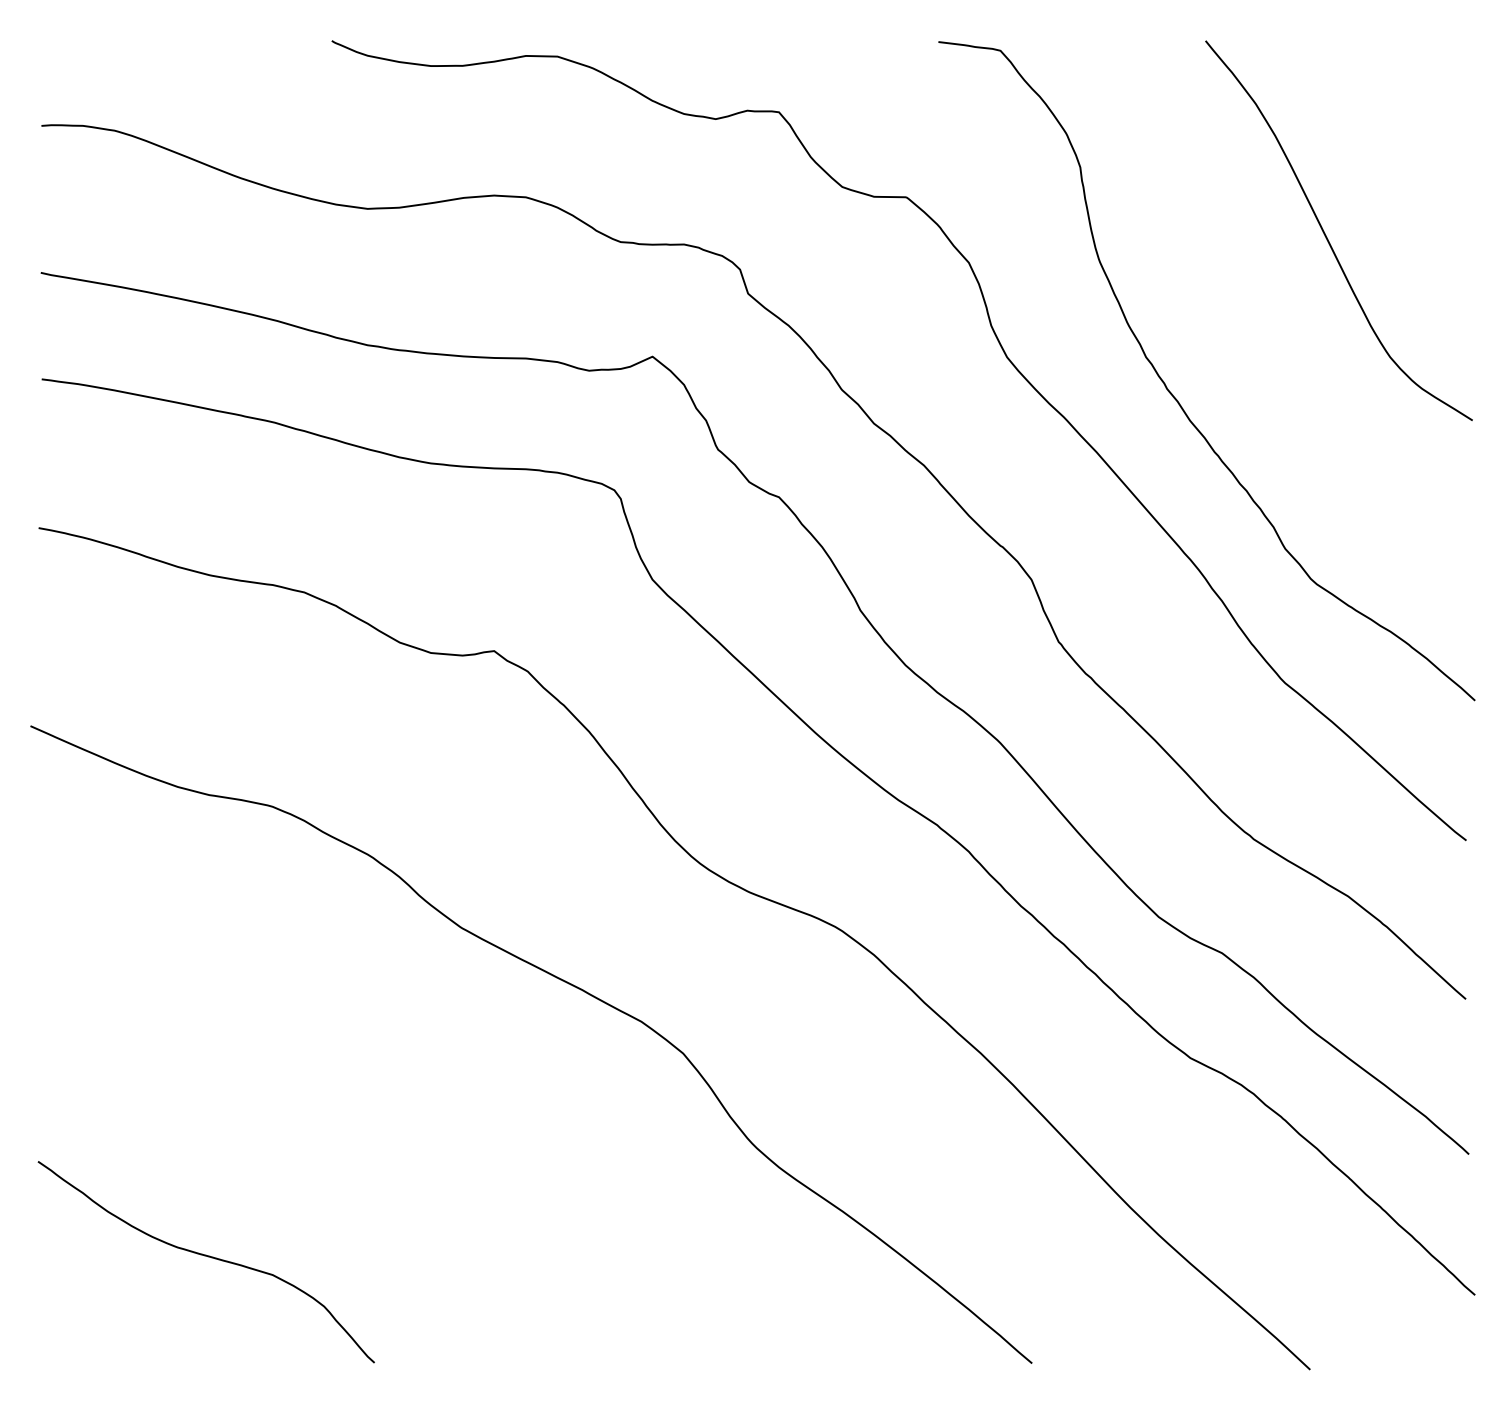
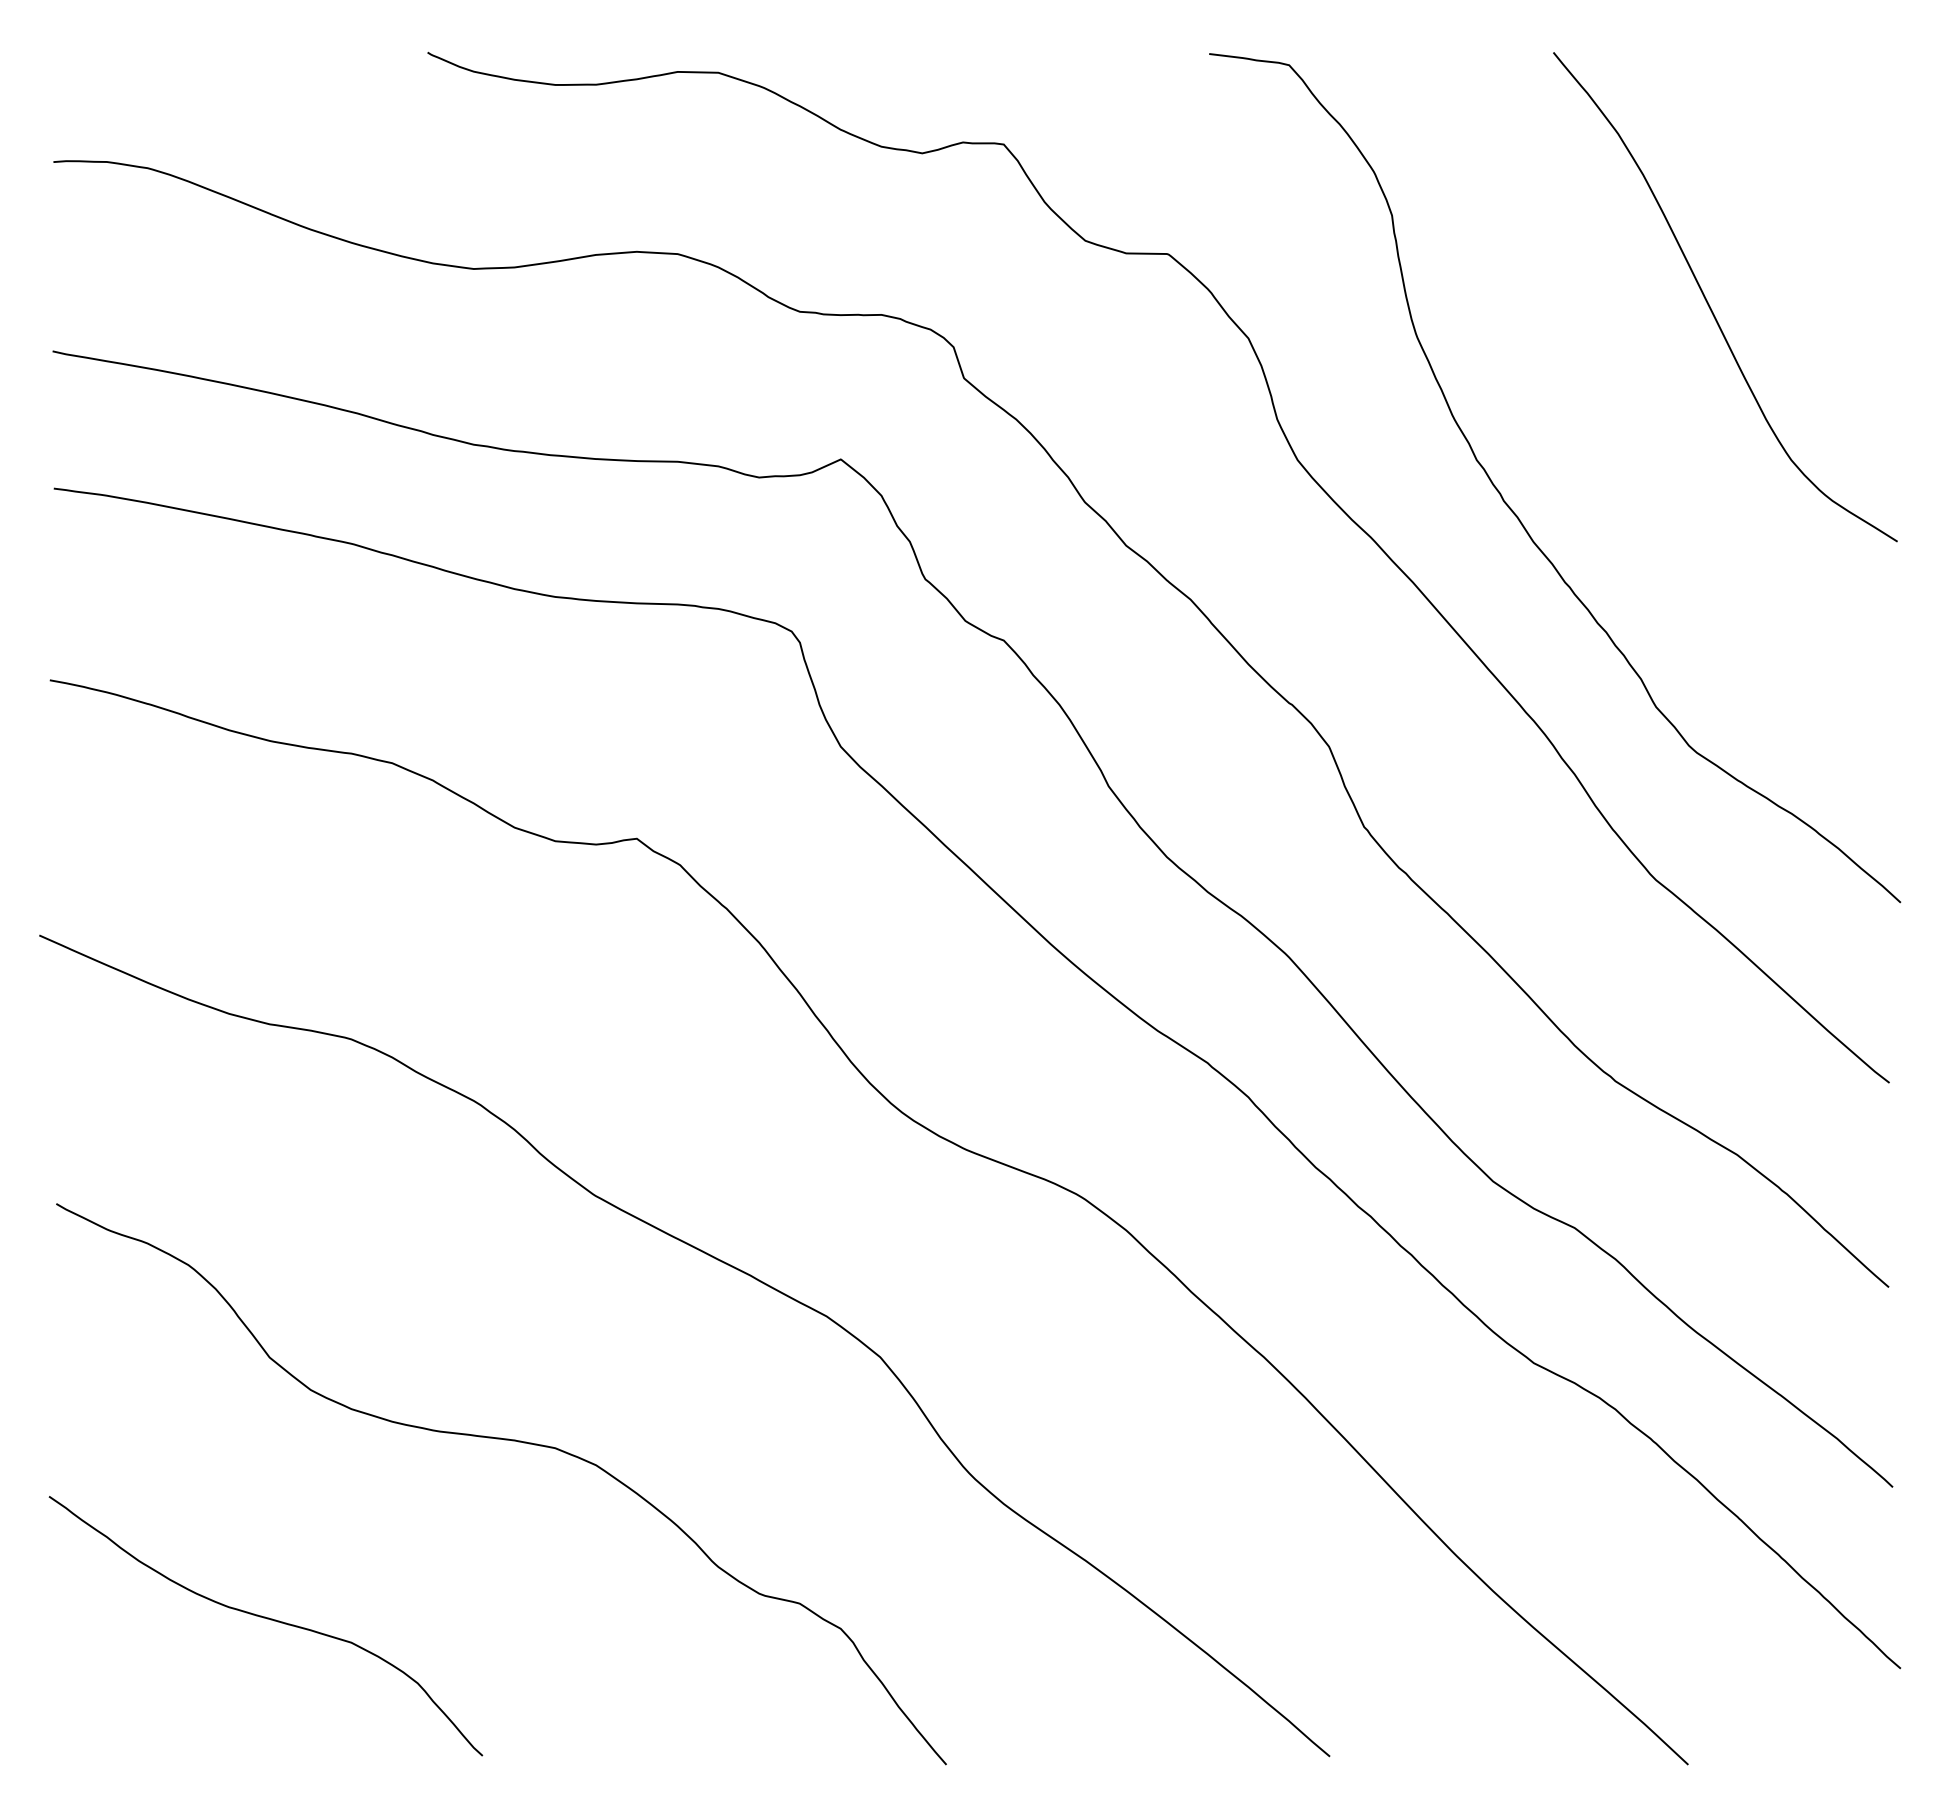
curve: (391, 1118) -> (504, 1440), added

